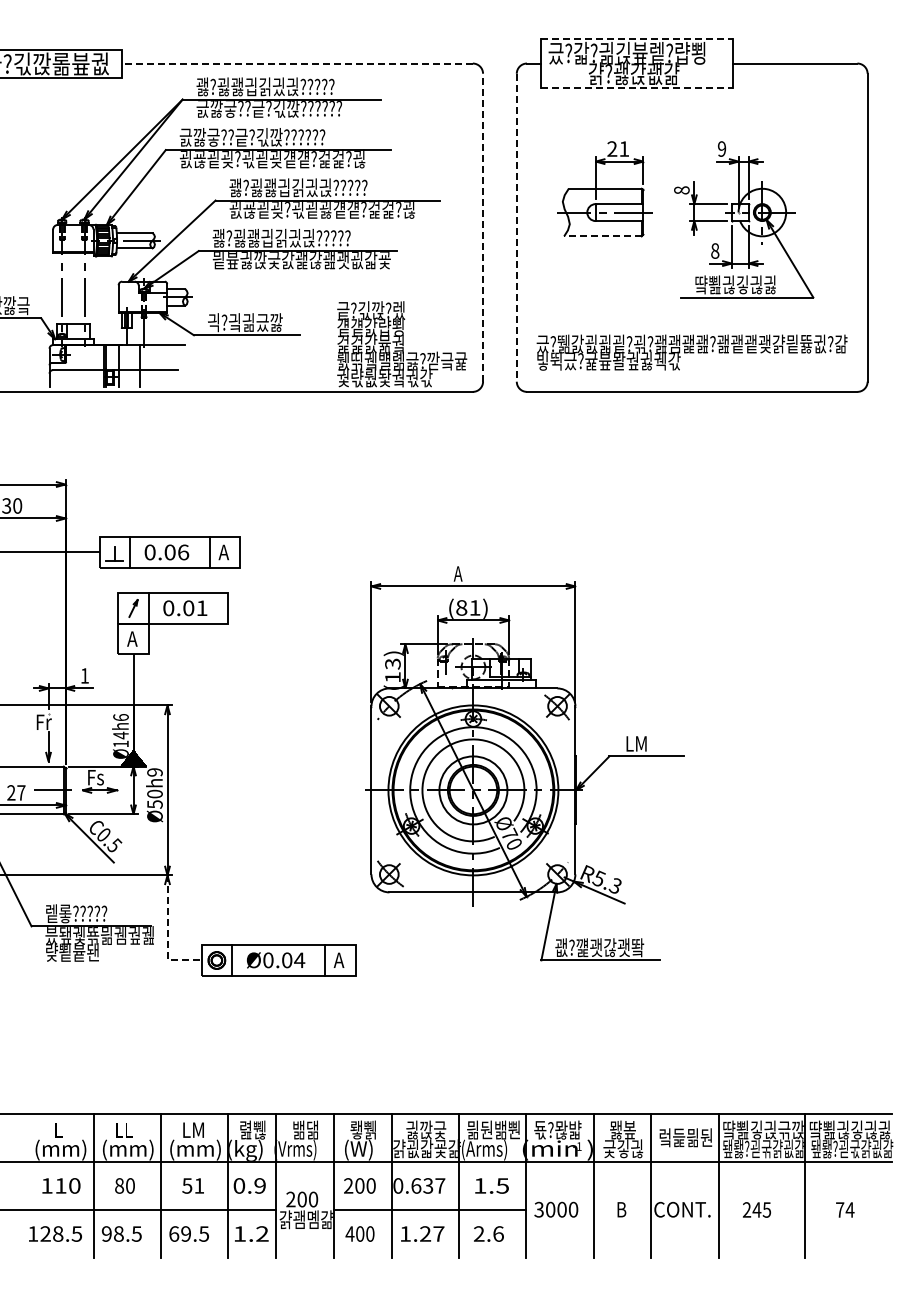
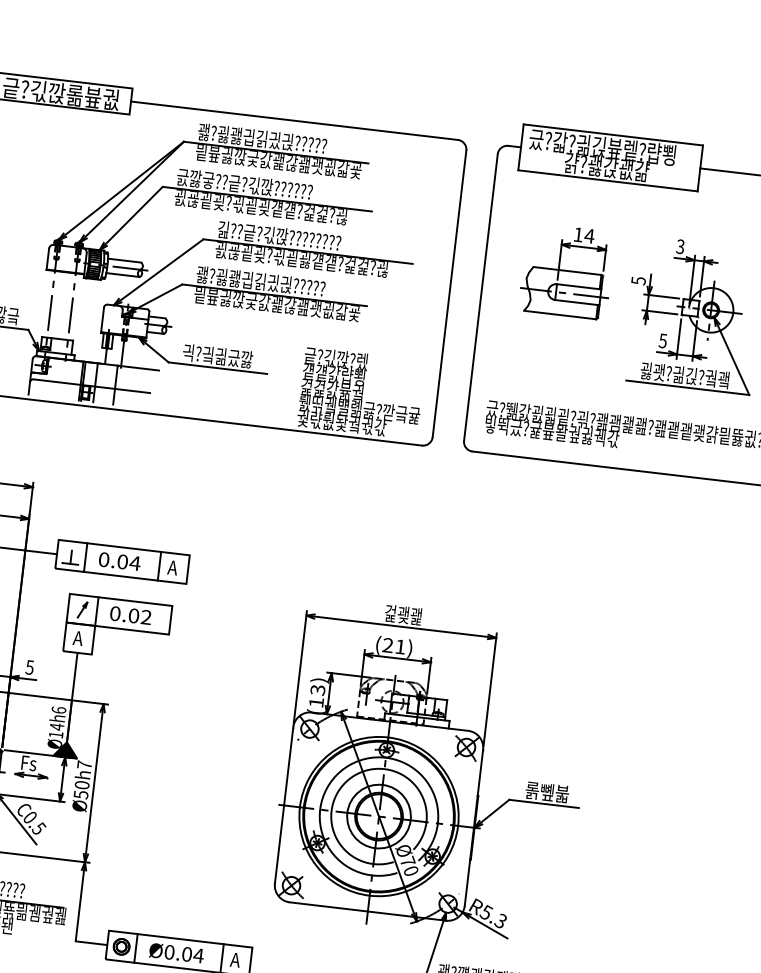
line: (637, 38) -> (613, 134), dashed -> solid
line: (297, 63) -> (294, 120), dashed -> solid
line: (637, 88) -> (608, 181), dashed -> solid
text: (285, 109) -> (278, 162), 긄깛긓??긑?긳깑?????? -> 믵븊긣깑긏갌괥갆괦괫굆갋굧
text: (618, 148) -> (584, 234), 21 -> 14
text: (721, 148) -> (680, 246), 9 -> 3
text: (298, 187) -> (282, 236), 괧?굃괧긥긹긨긙????? -> 긾??긑?긳깑????????
text: (681, 190) -> (638, 280), 8 -> 5
line: (483, 227) -> (449, 293), dashed -> solid
line: (516, 227) -> (480, 297), dashed -> solid
line: (602, 236) -> (559, 315), dashed -> solid
text: (715, 250) -> (663, 340), 8 -> 5
text: (742, 284) -> (684, 375), 떀뾢긚깋긚긣 -> 굃괫?긞긵?궠괰
text: (183, 552) -> (135, 563), 0.06 -> 0.04
text: (473, 573) -> (402, 614), A -> 걽괮괥
text: (201, 607) -> (145, 616), 0.01 -> 0.02
text: (461, 607) -> (387, 645), (81) -> (21)
text: (84, 675) -> (29, 667), 1 -> 5
text: (648, 743) -> (547, 792), LM -> 롥뼾붋
text: (154, 772) -> (84, 765), Ø50h9 -> Ø50h7
line: (167, 935) -> (78, 918), dashed -> solid

